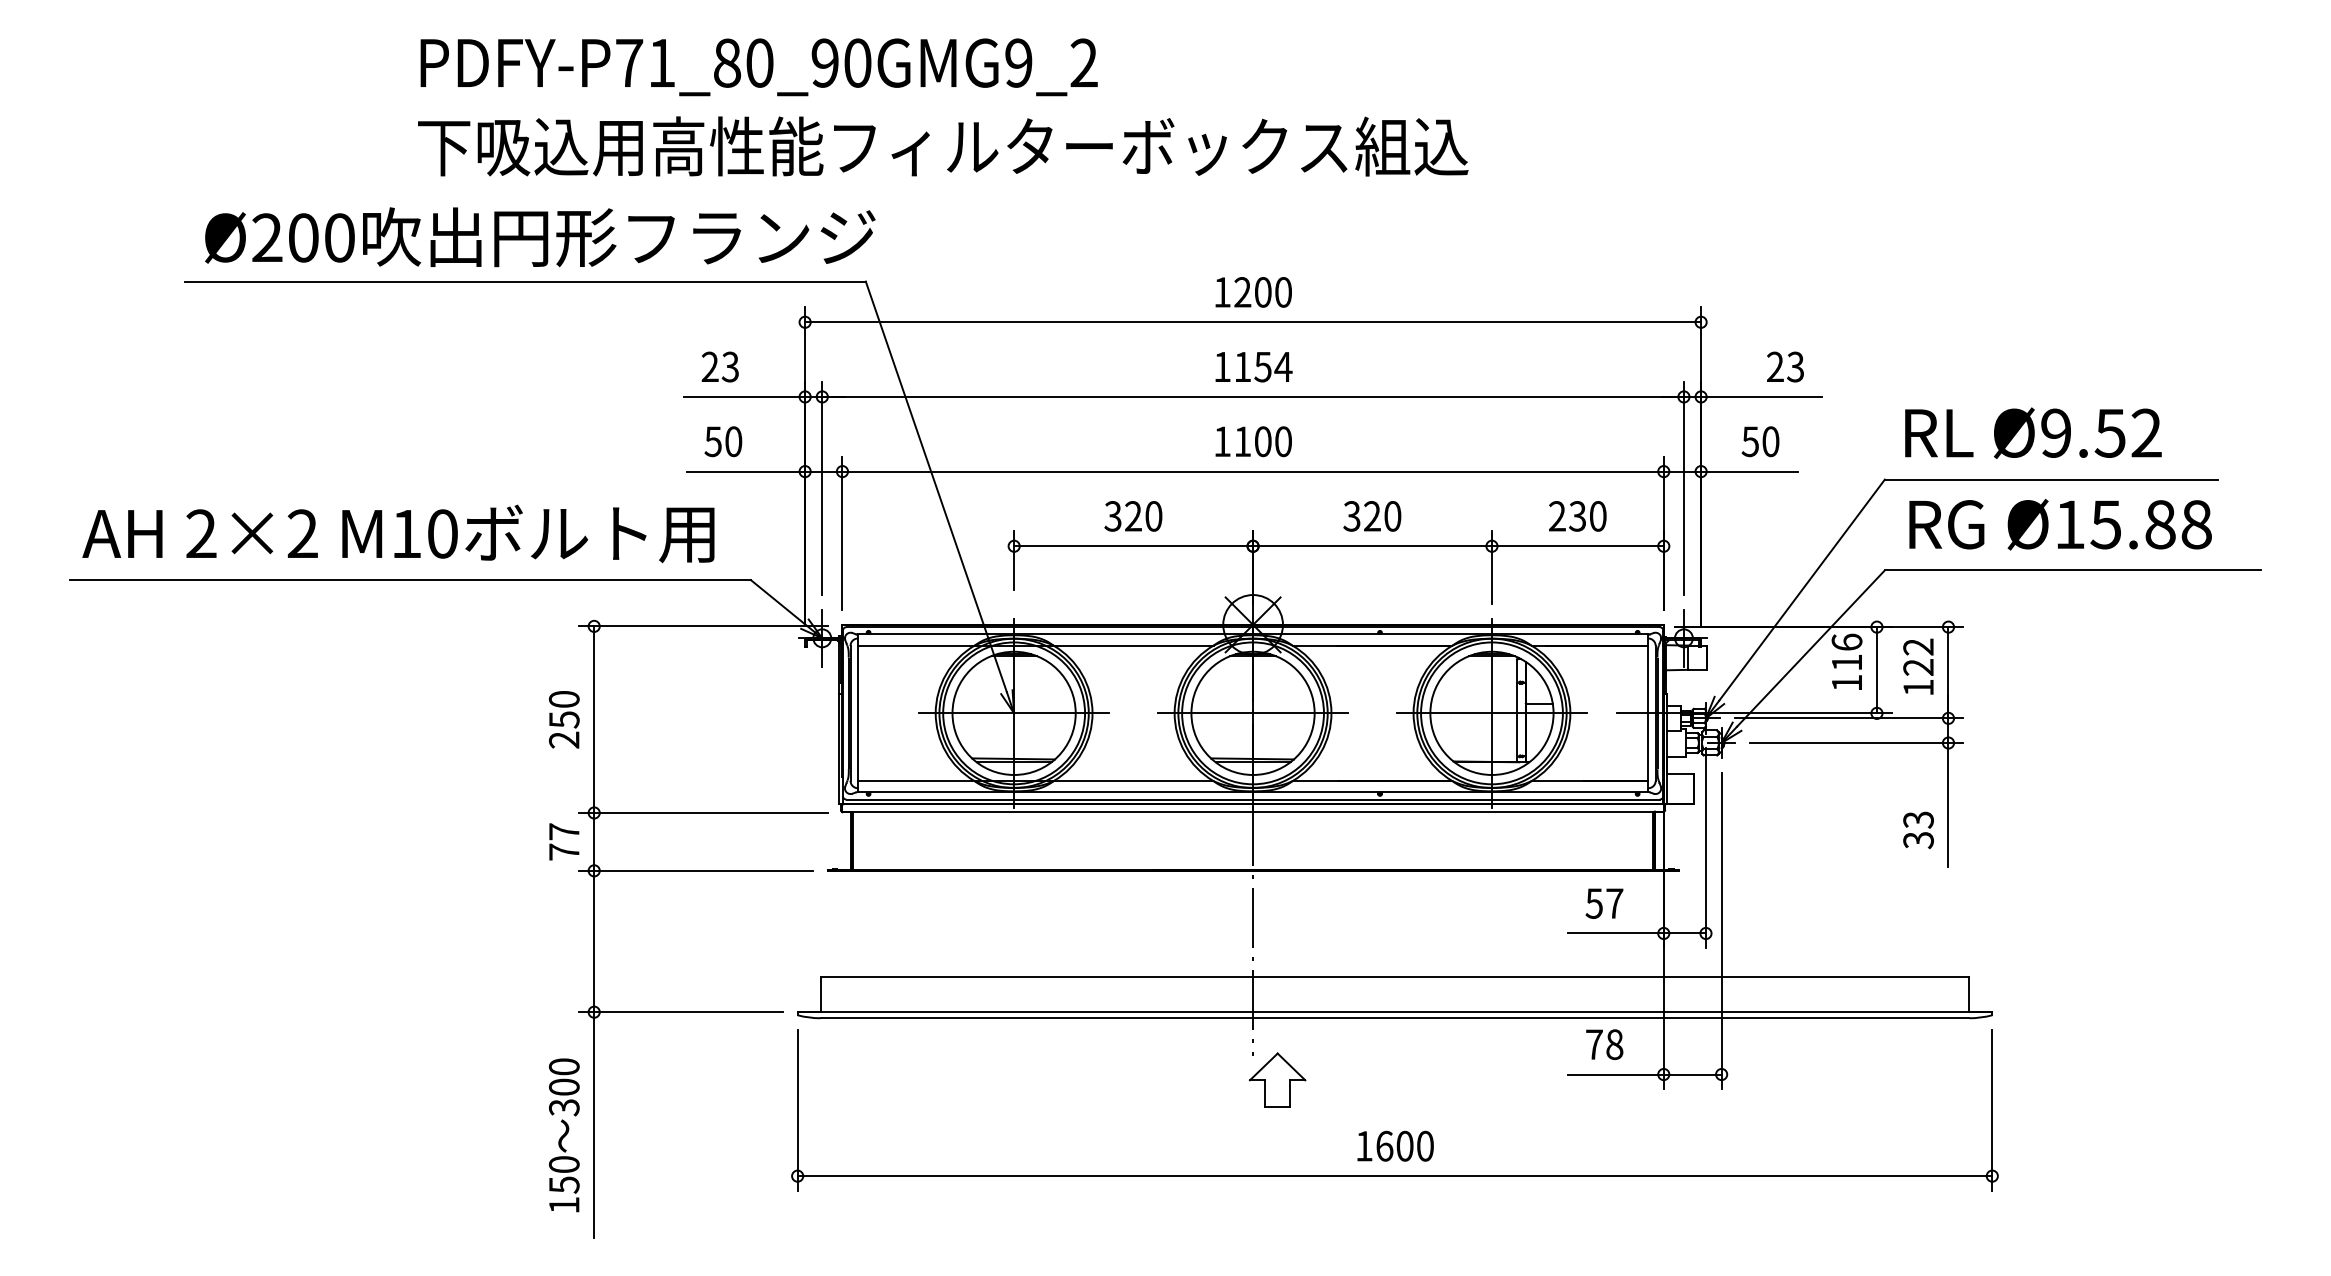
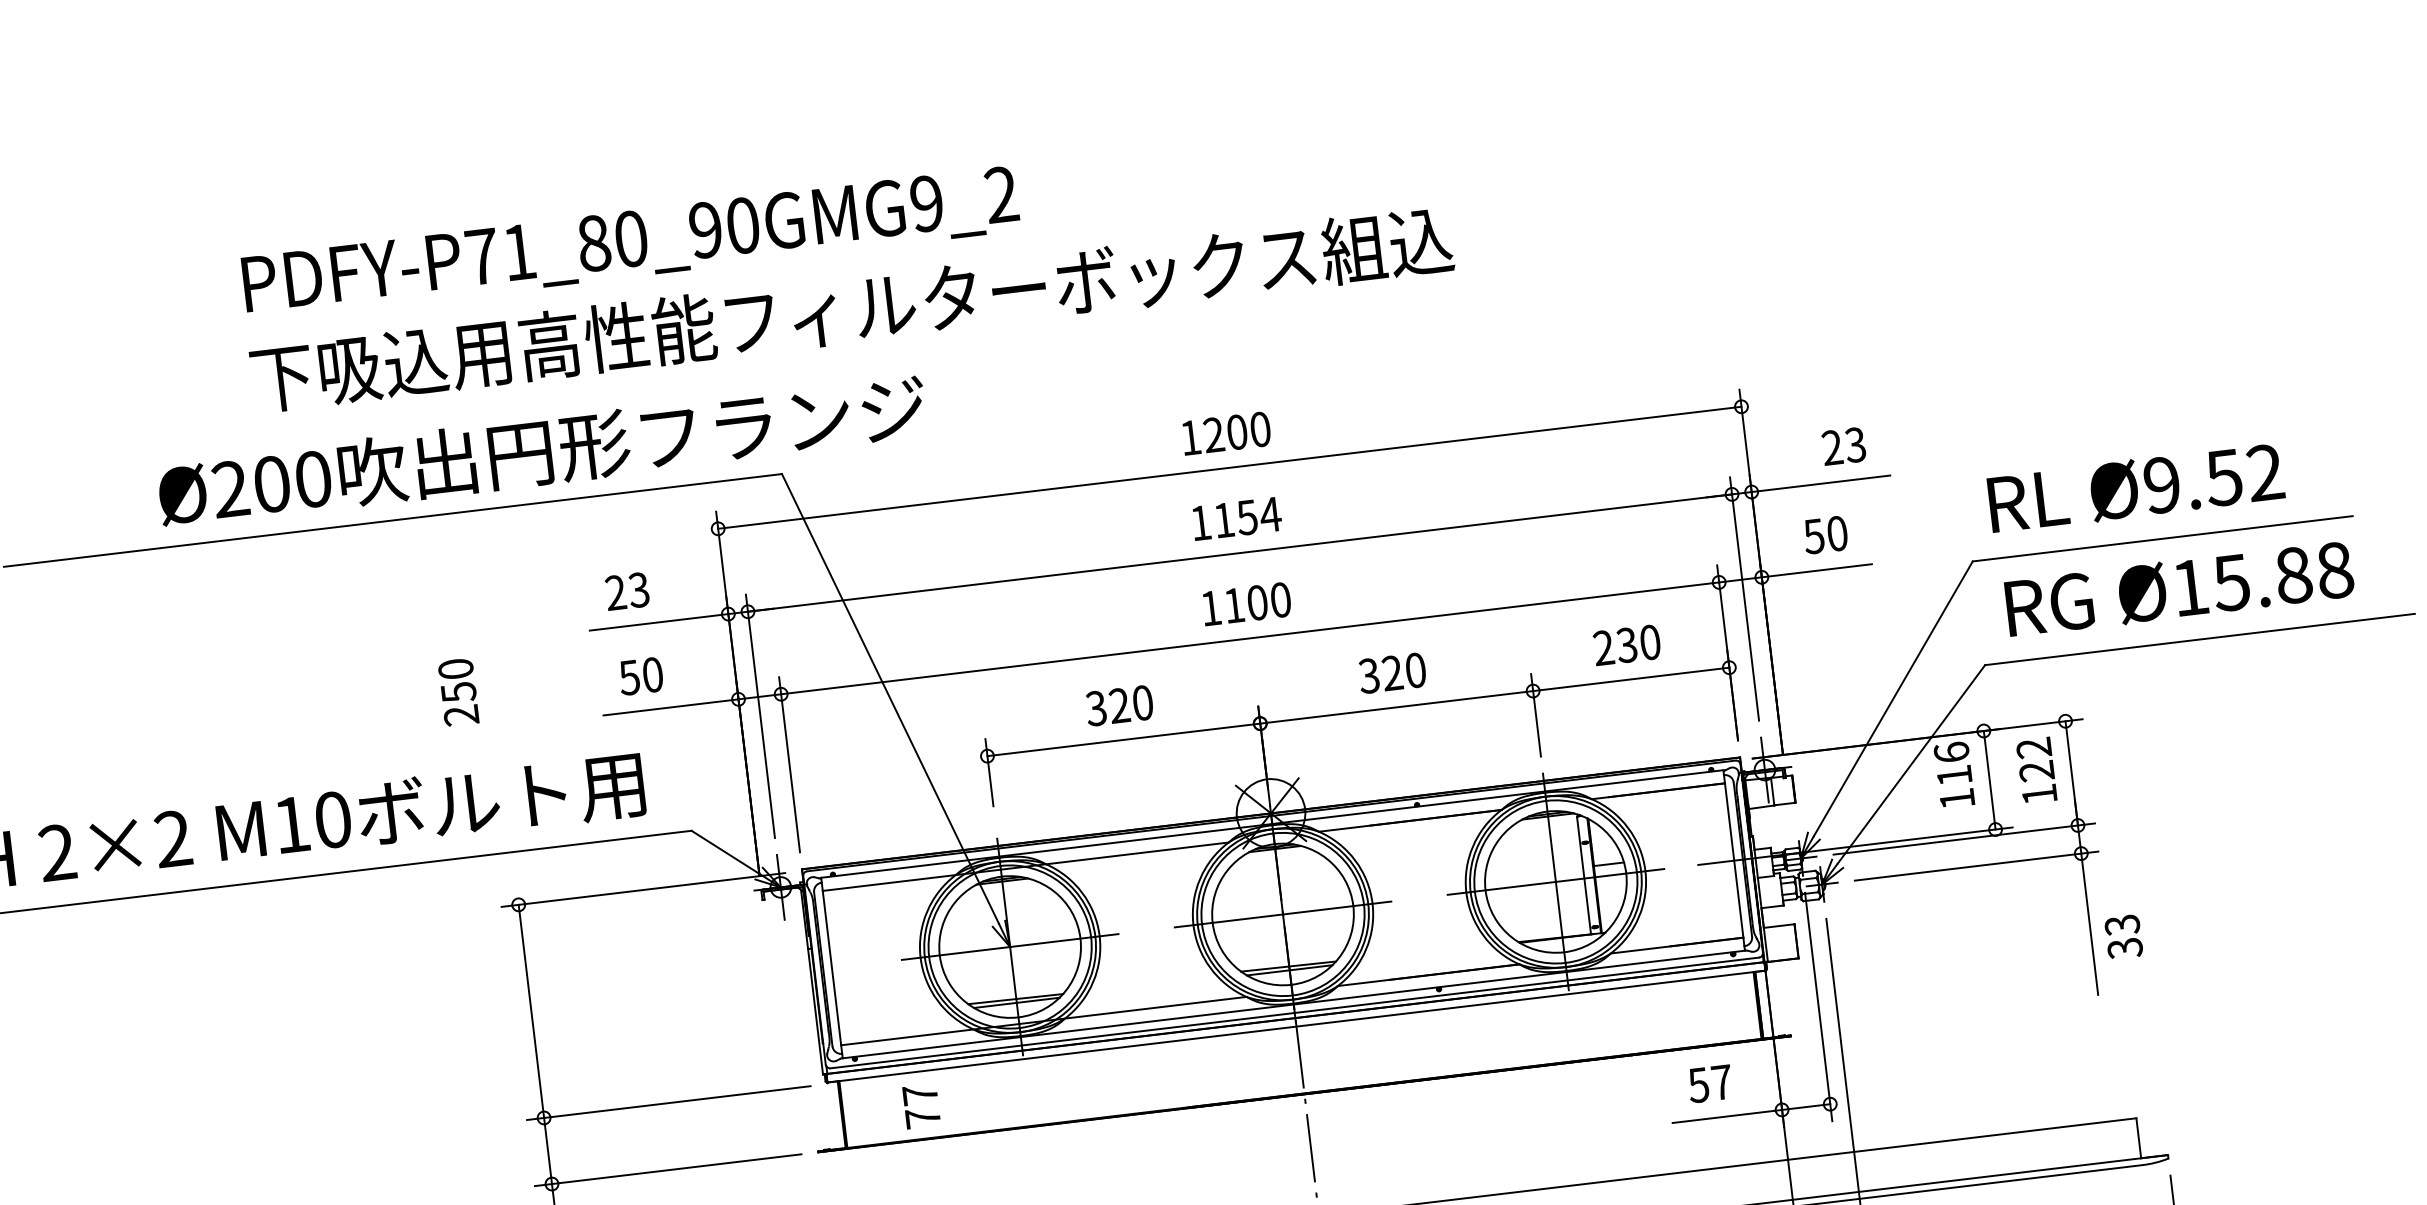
text: (540, 237) -> (542, 451), moved
text: (564, 719) -> (458, 692), moved
text: (1918, 829) -> (2123, 936), moved
text: (564, 841) -> (921, 1105), moved

